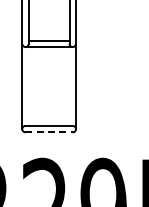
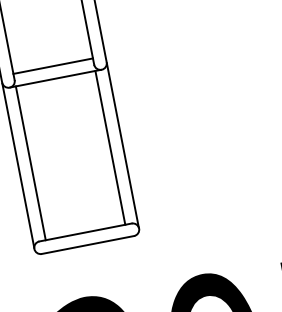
line: (28, 86) -> (30, 163), added
line: (69, 86) -> (110, 147), added
line: (49, 132) -> (88, 245), dashed -> solid

